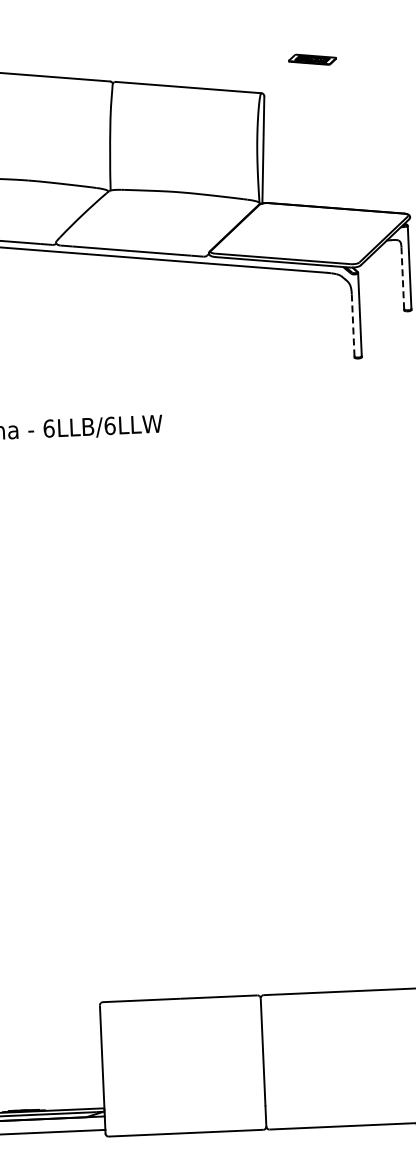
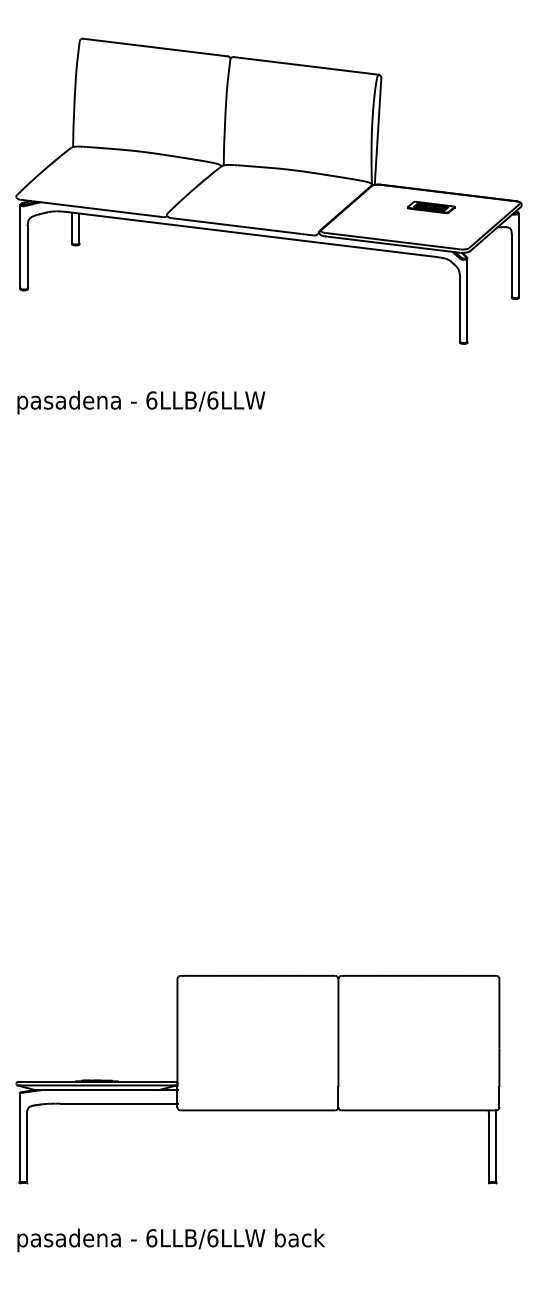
part: (311, 59) -> (430, 207), moved
line: (402, 278) -> (511, 265), dashed -> solid
line: (353, 325) -> (460, 310), dashed -> solid

